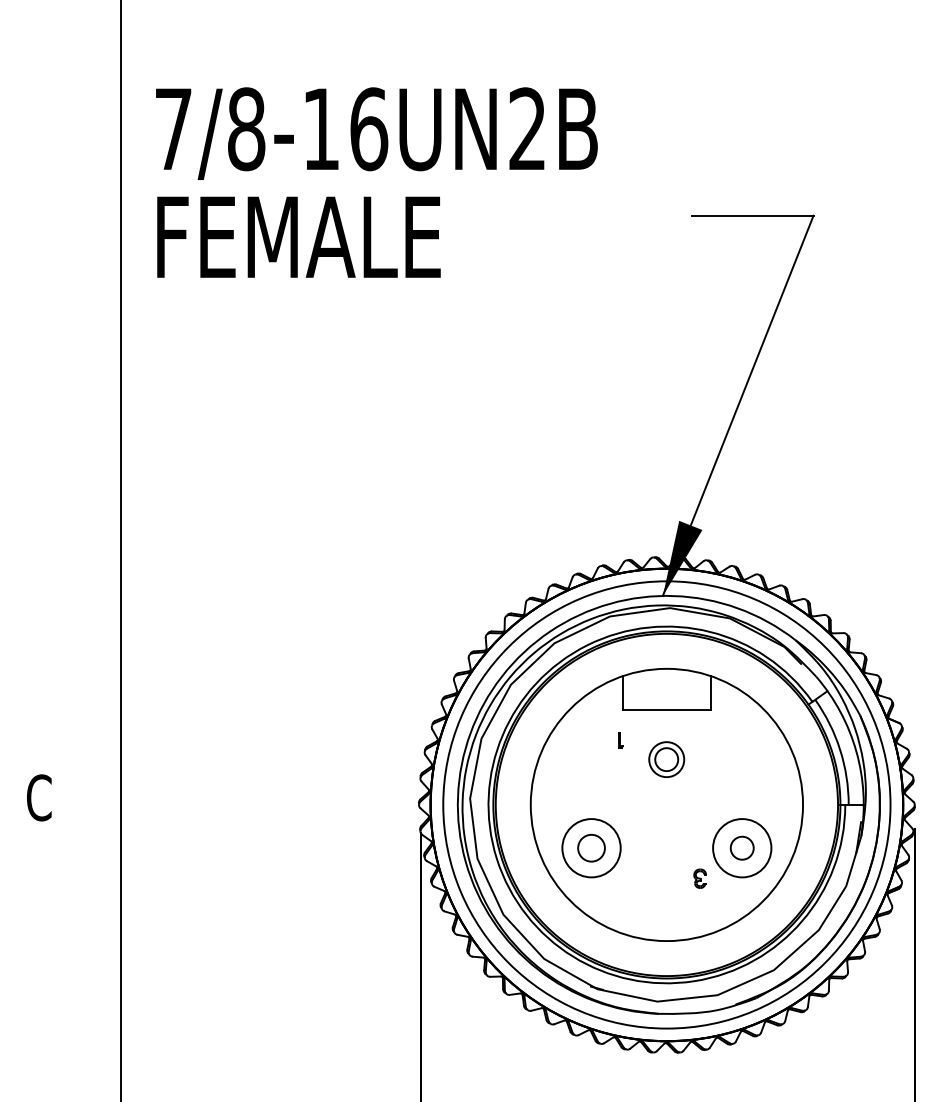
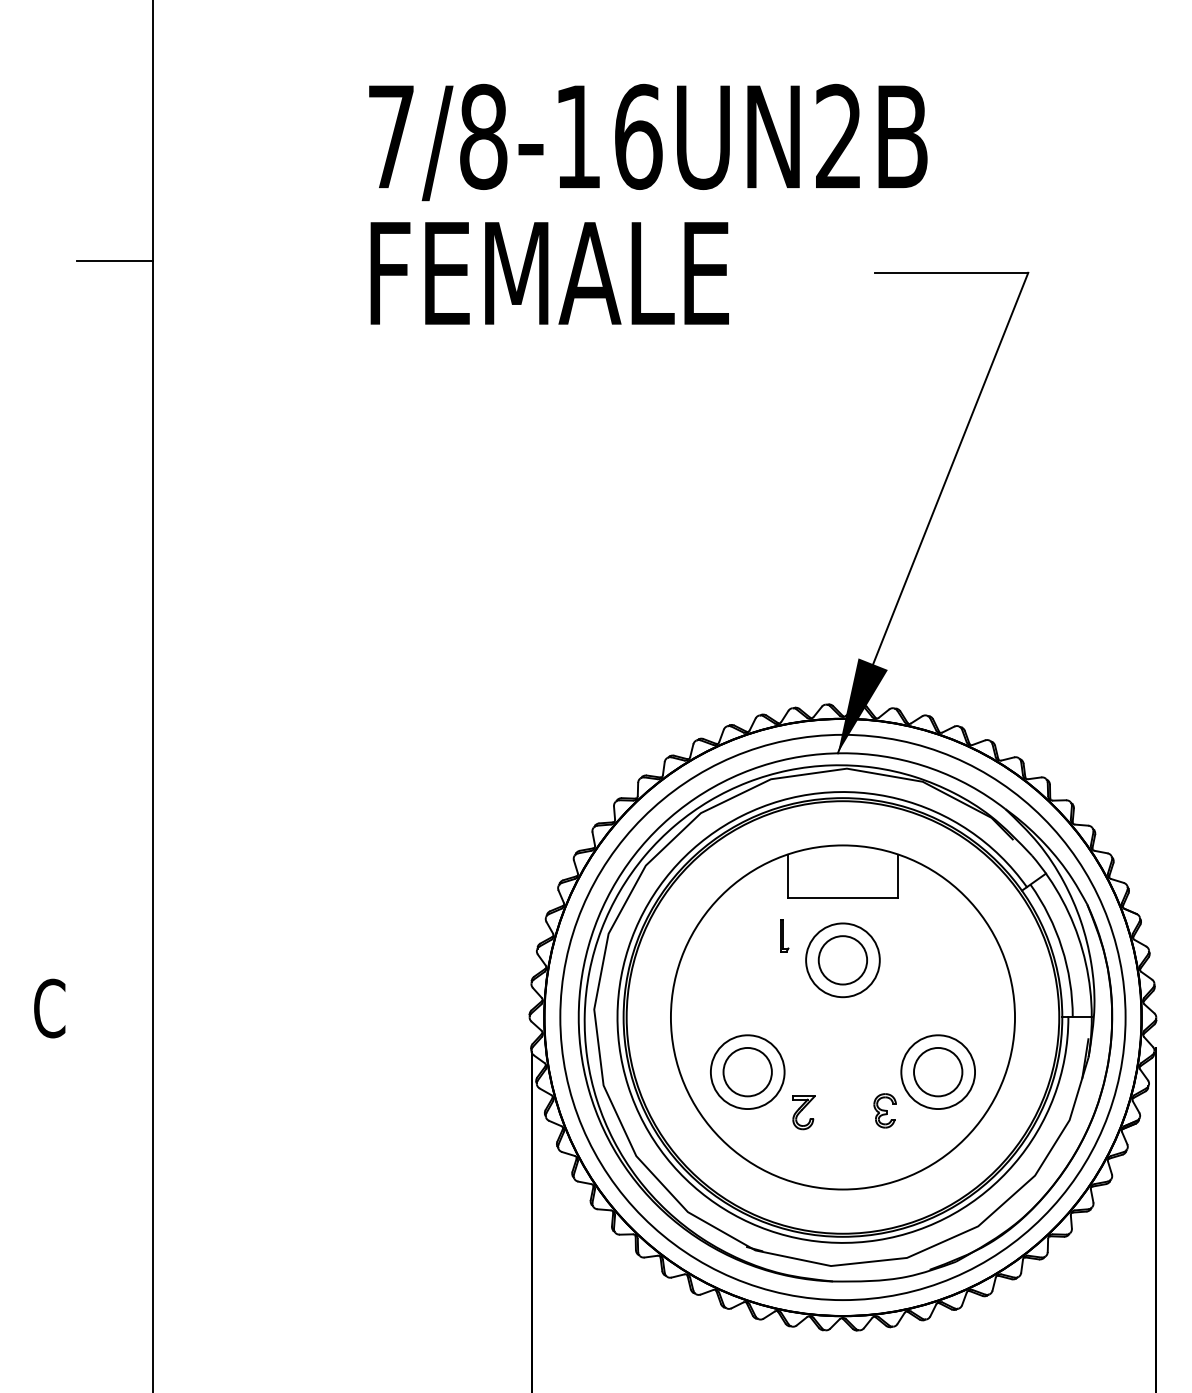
text: (376, 182) -> (647, 204), moved
line: (90, 206) -> (114, 261), added
part: (620, 740) -> (784, 936), size x1.67
part: (666, 759) -> (842, 960), size x1.67
circle: (591, 848) -> (747, 1072), size x1.43
circle: (742, 848) -> (938, 1072), size x1.67
part: (699, 878) -> (884, 1110), size x1.43
part: (635, 880) -> (803, 1112), added

